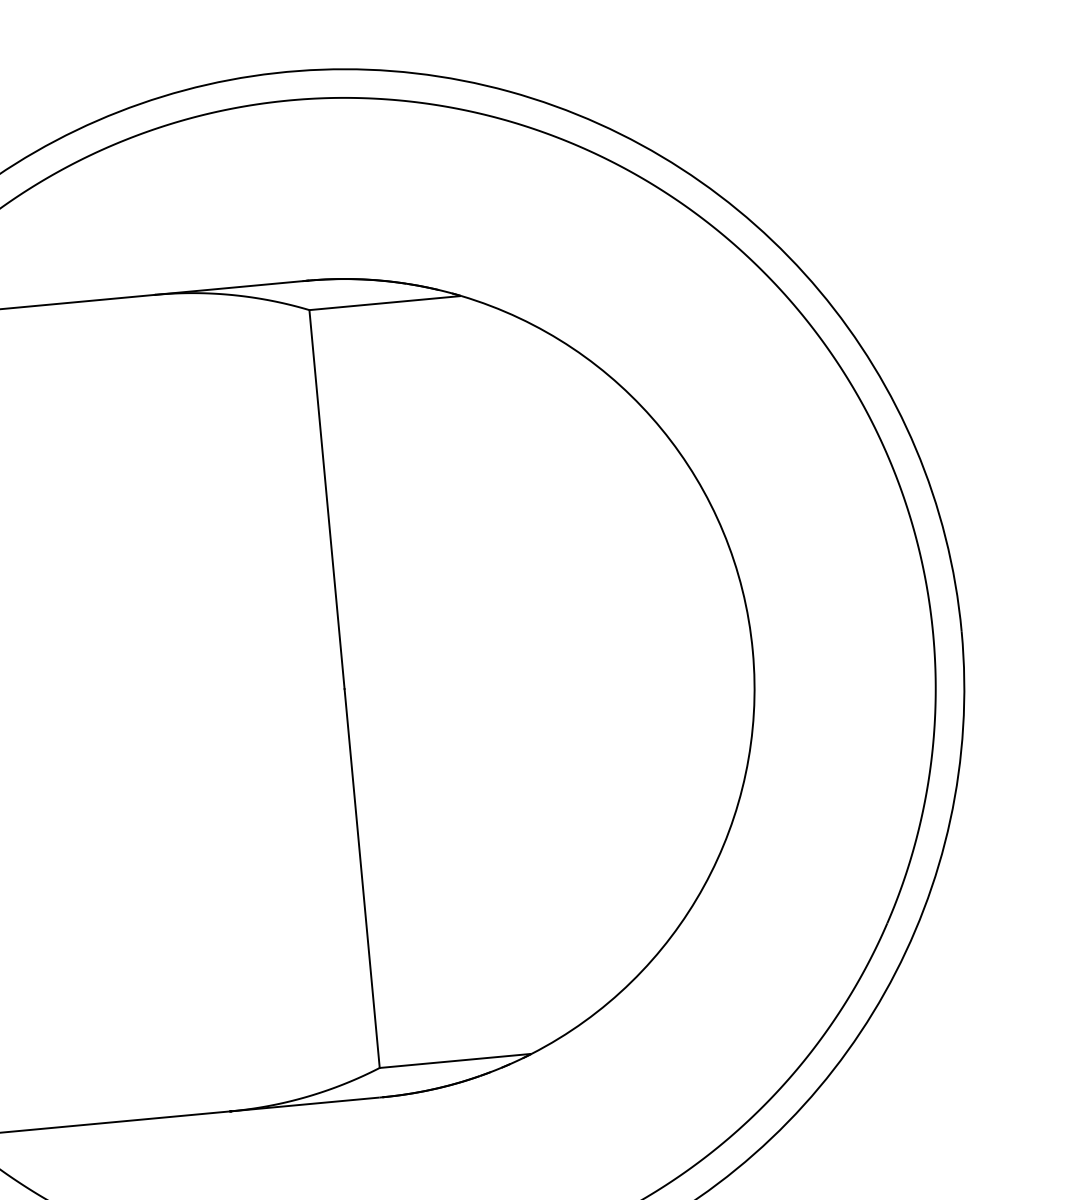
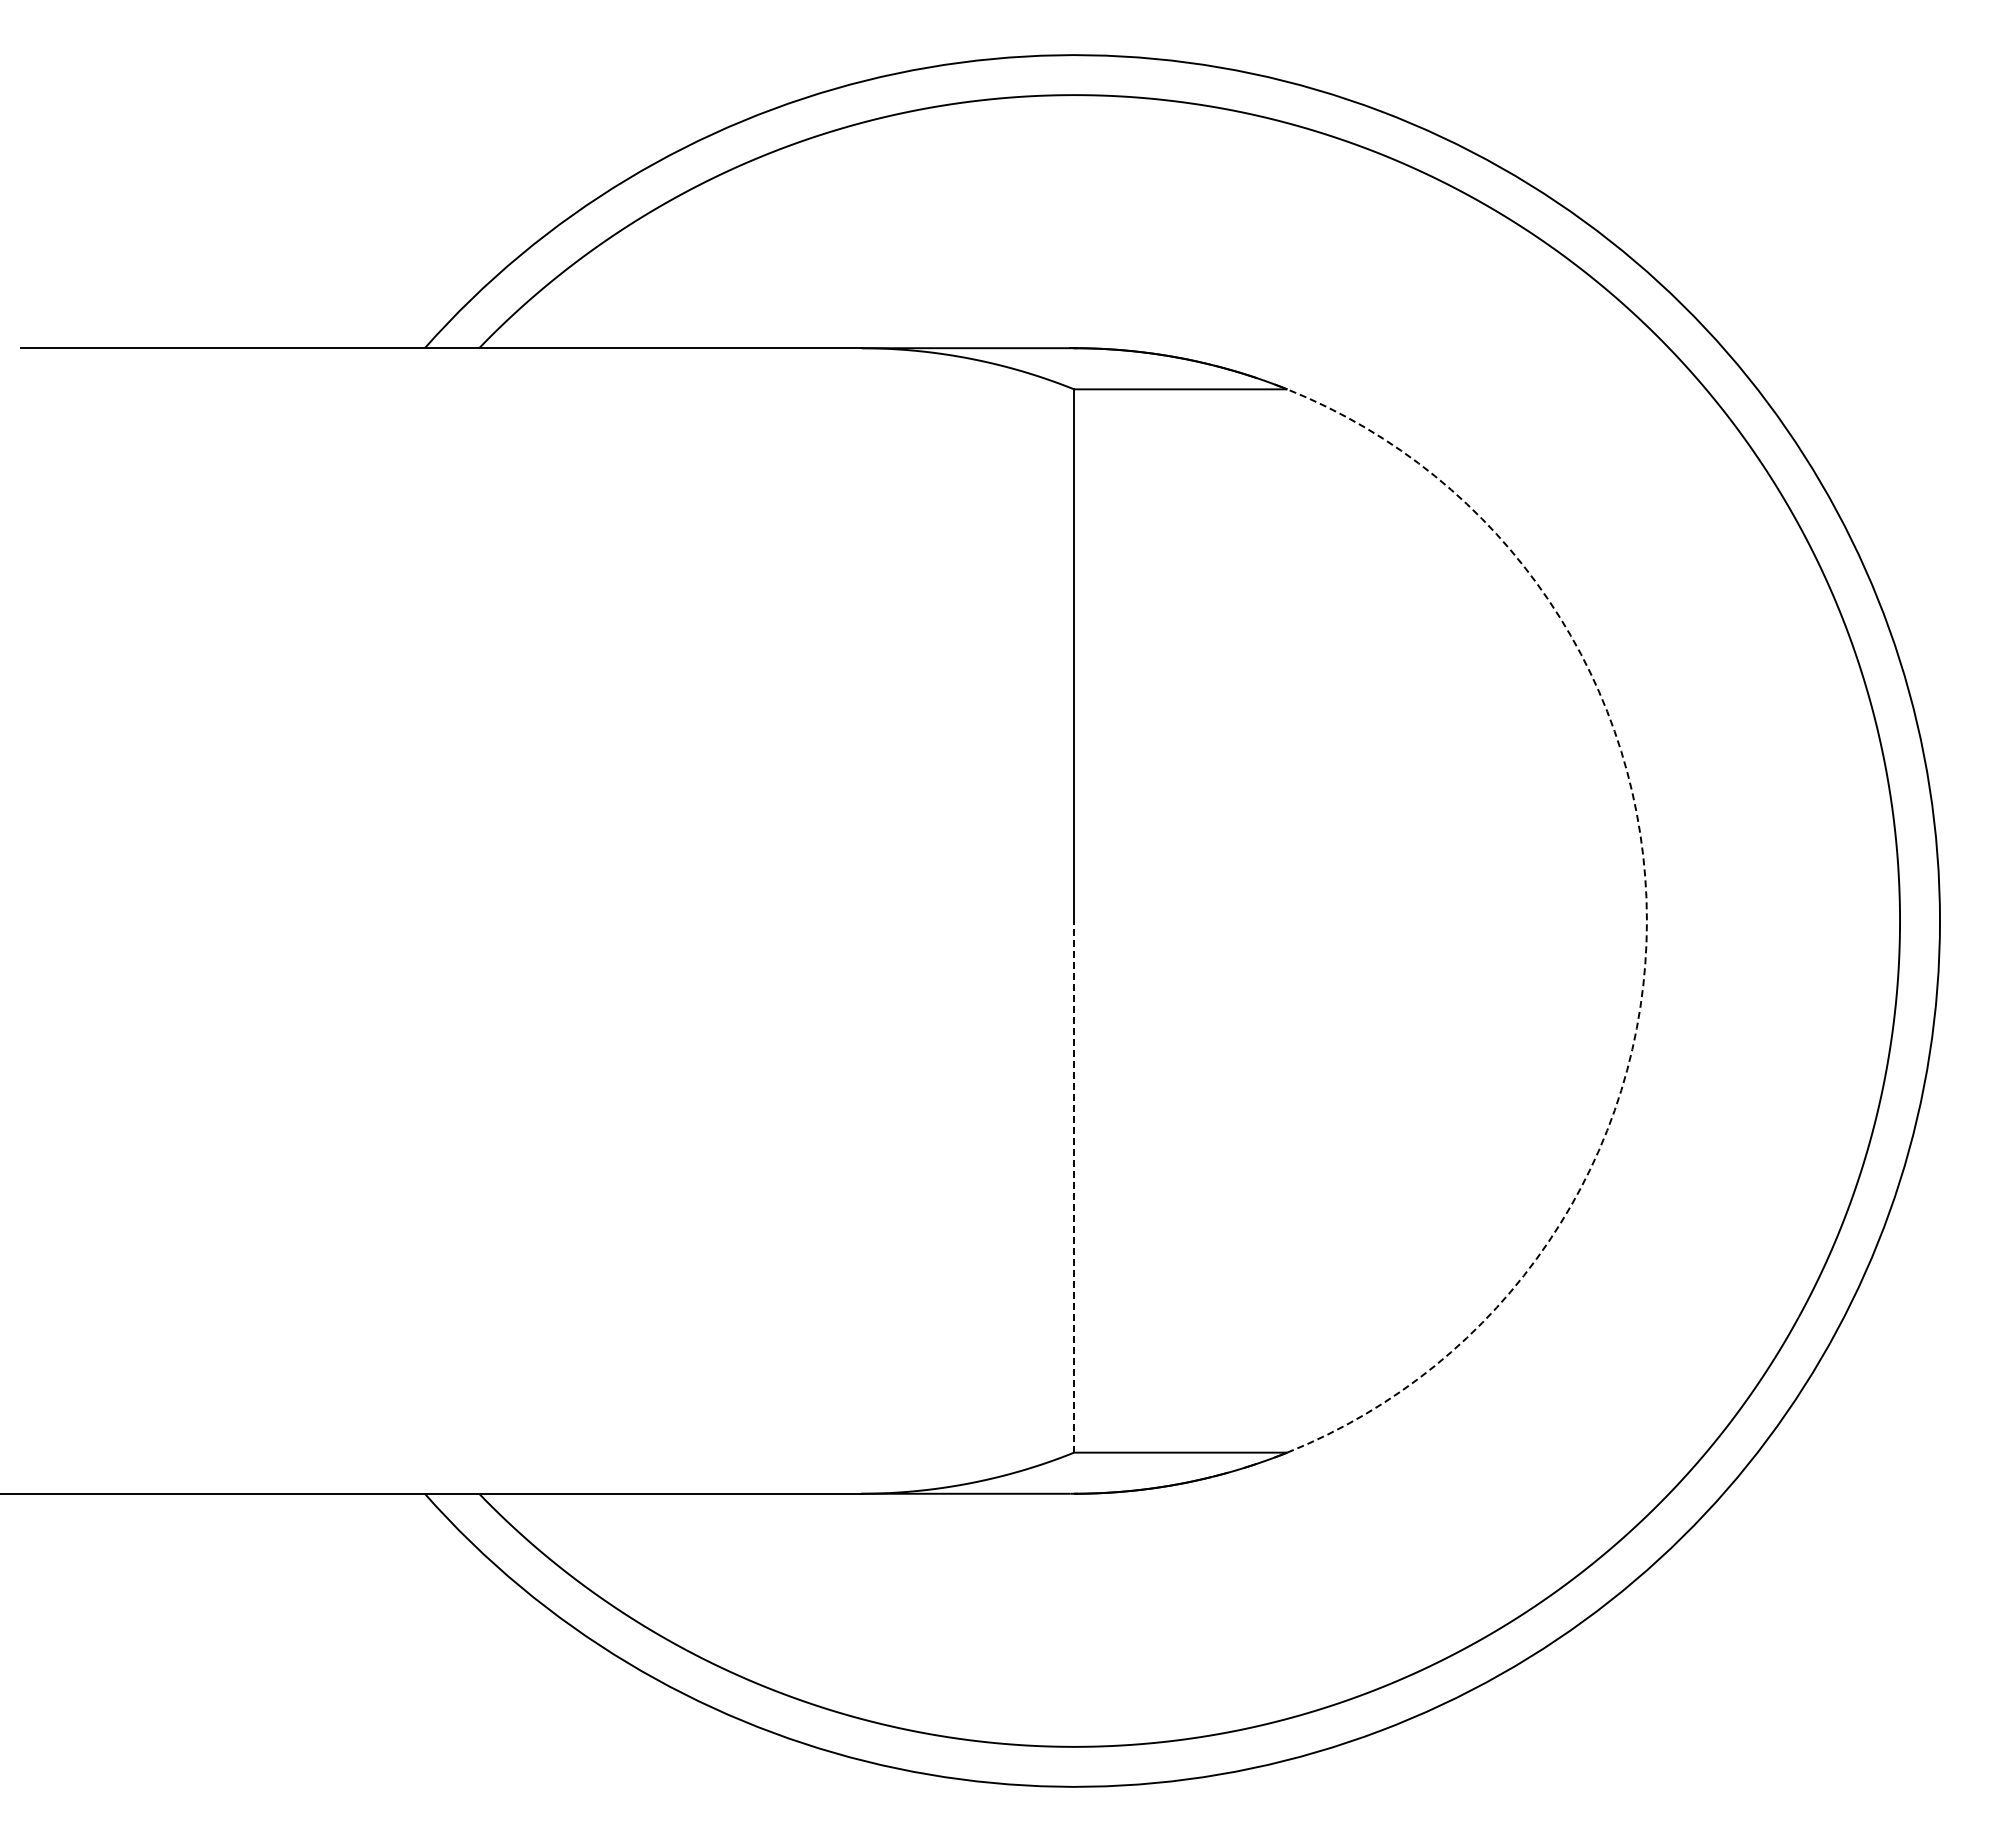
arc: (752, 651) -> (1646, 921), solid -> dashed
line: (362, 878) -> (1074, 1186), solid -> dashed

